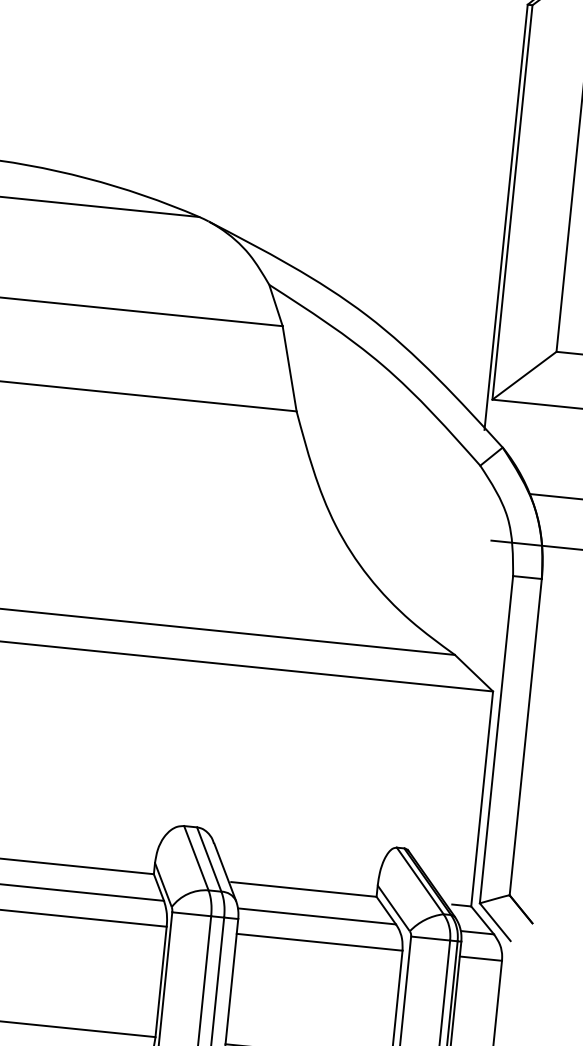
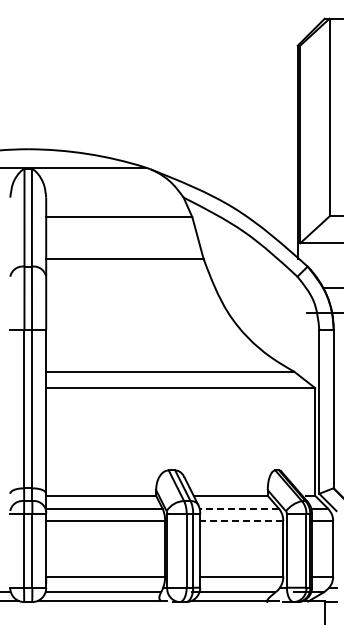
line: (317, 916) -> (239, 508), solid -> dashed
line: (318, 942) -> (241, 521), solid -> dashed

